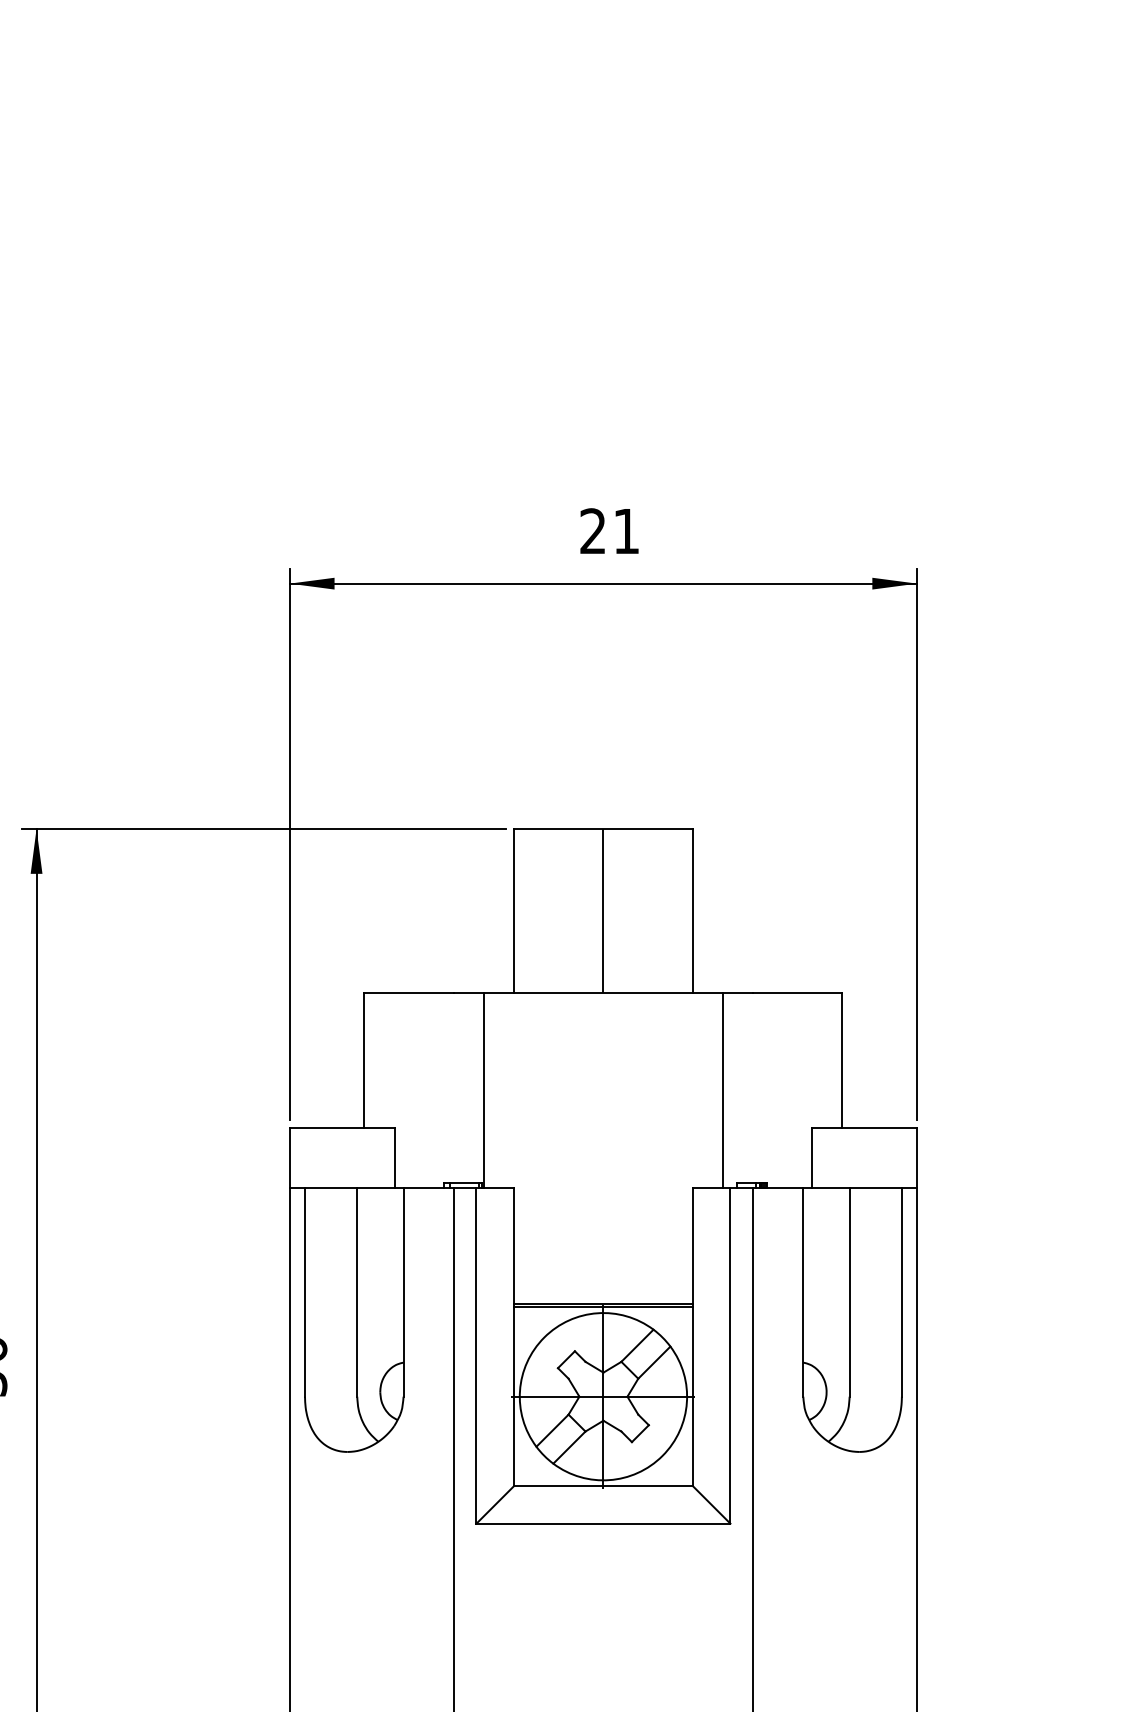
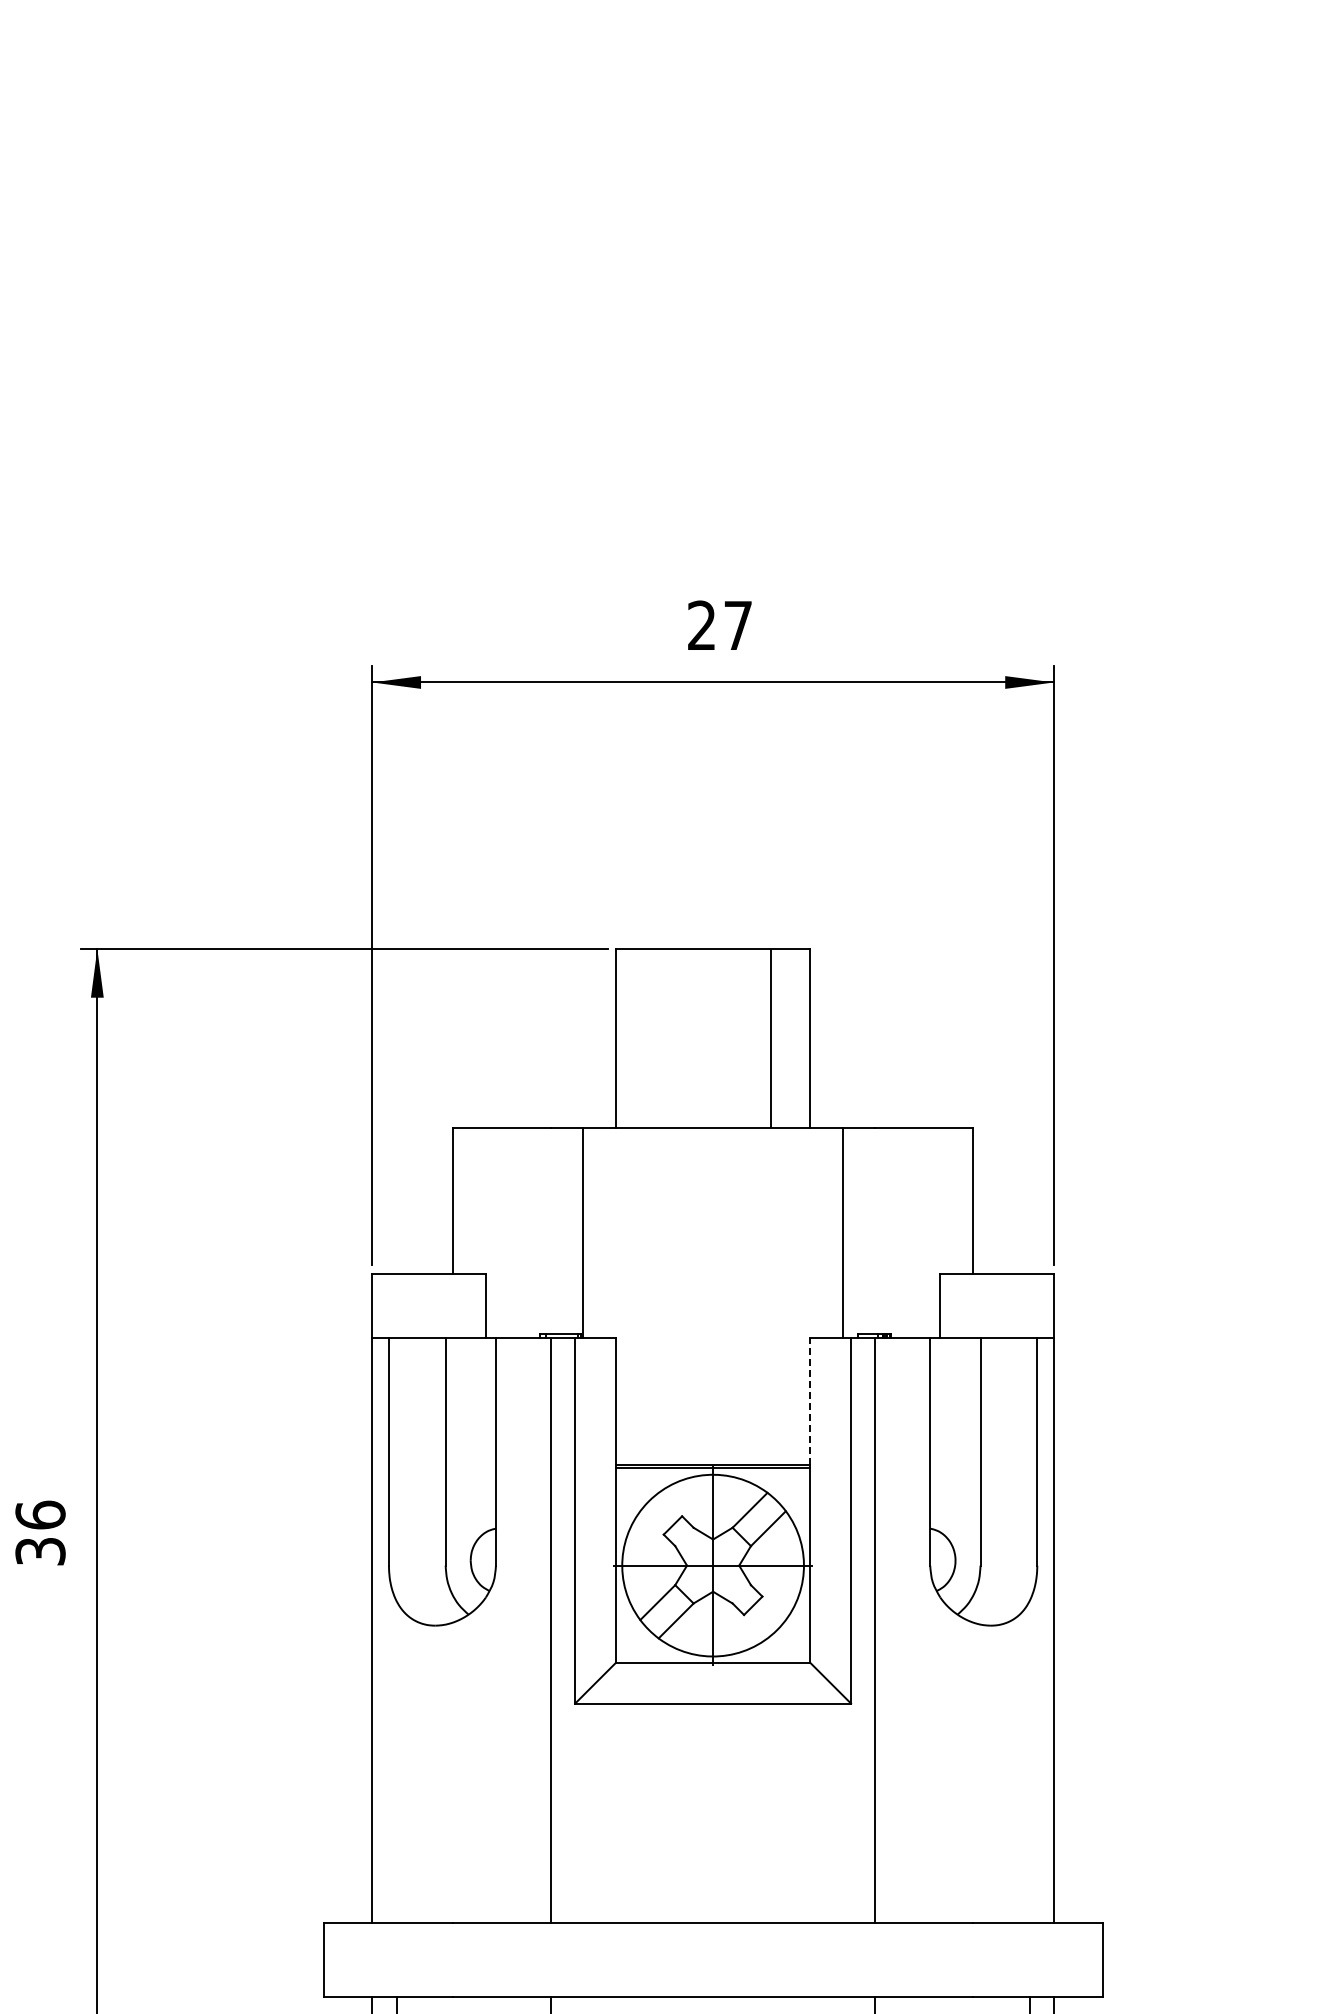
text: (626, 531) -> (738, 625), 21 -> 27
line: (603, 911) -> (771, 1038), moved
line: (693, 1245) -> (810, 1401), solid -> dashed

